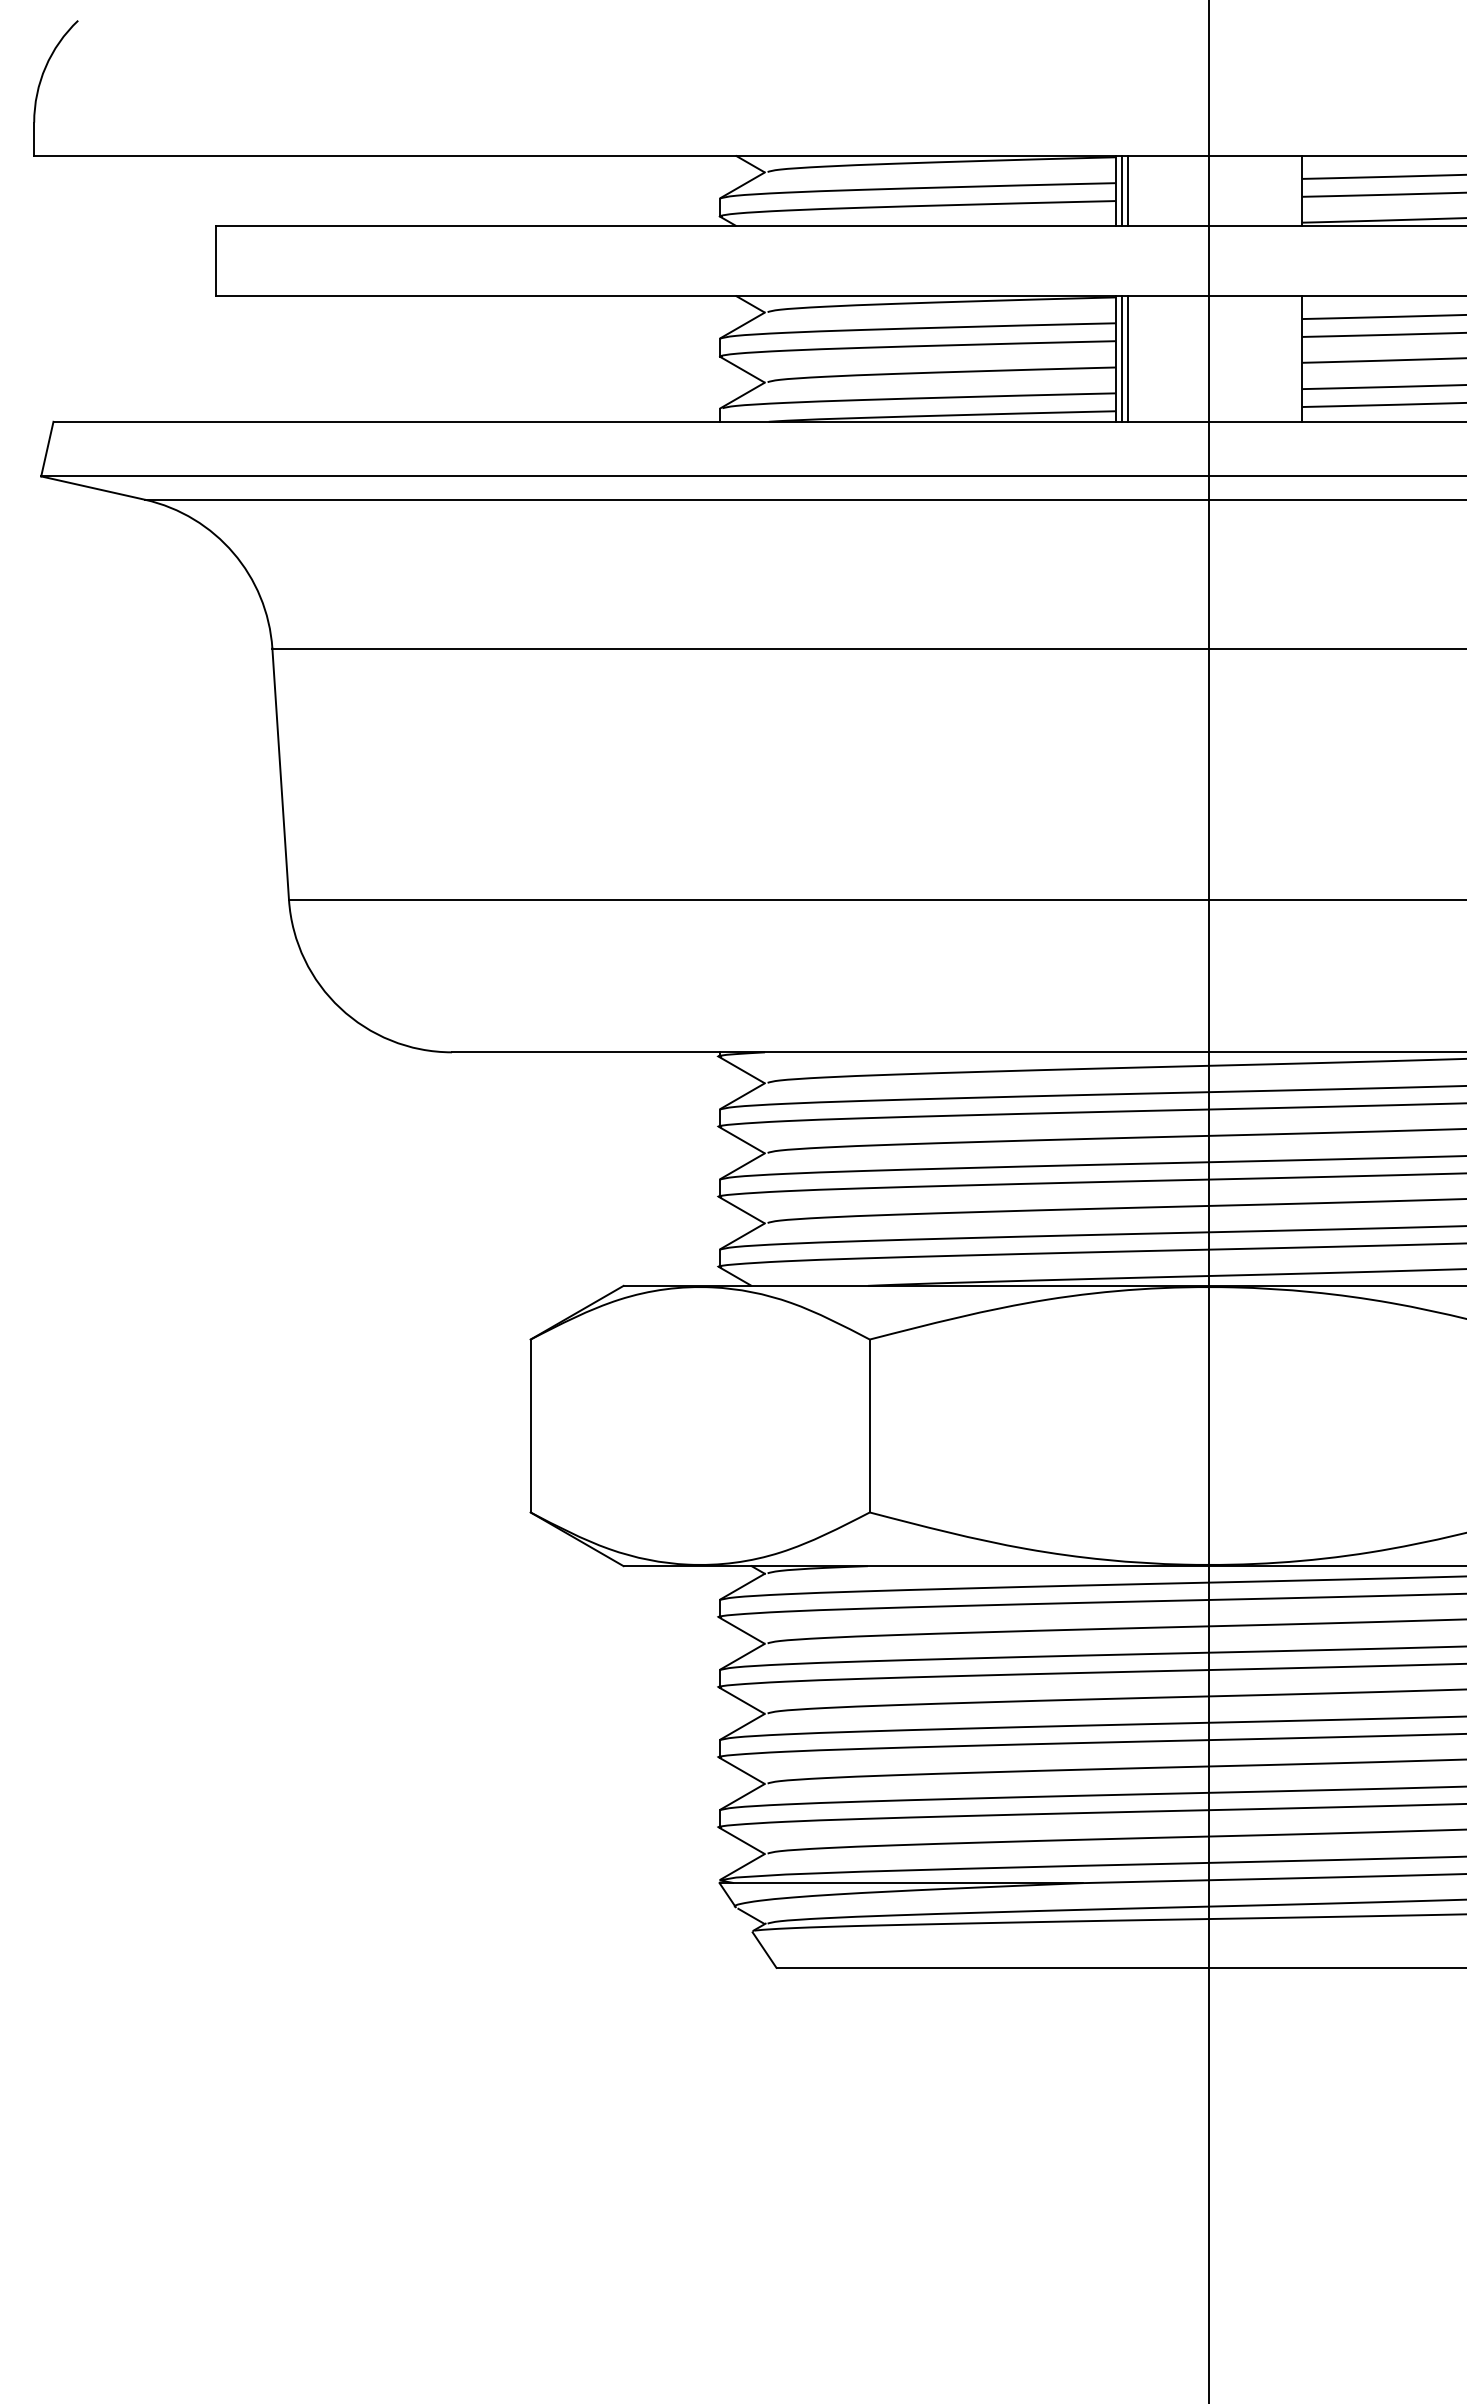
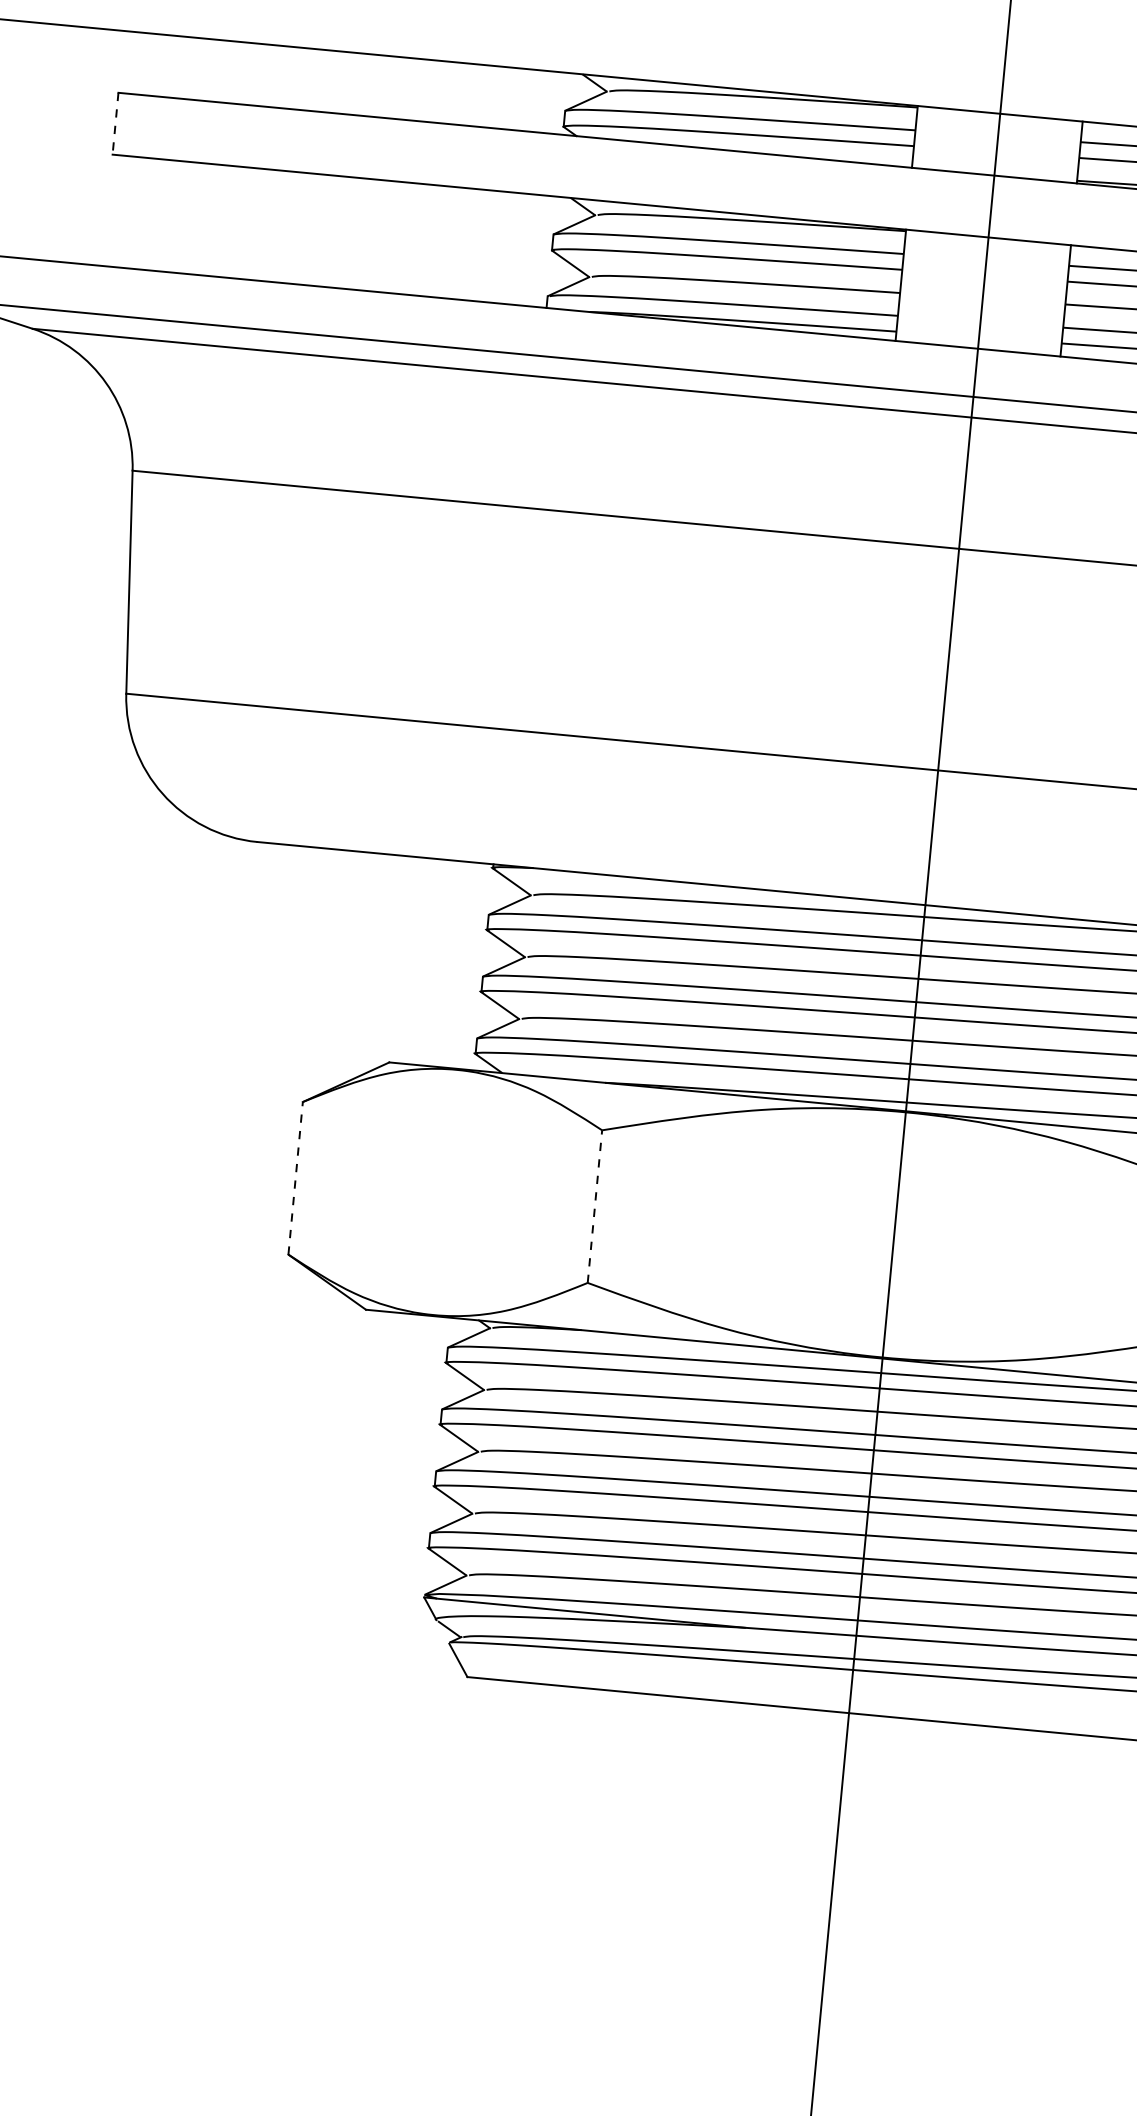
line: (1122, 190) -> (921, 137), removed
line: (1128, 190) -> (926, 137), removed
line: (216, 261) -> (115, 124), solid -> dashed
line: (1122, 358) -> (907, 285), removed
line: (1128, 358) -> (912, 286), removed
line: (530, 1425) -> (295, 1177), solid -> dashed
line: (869, 1425) -> (594, 1206), solid -> dashed

